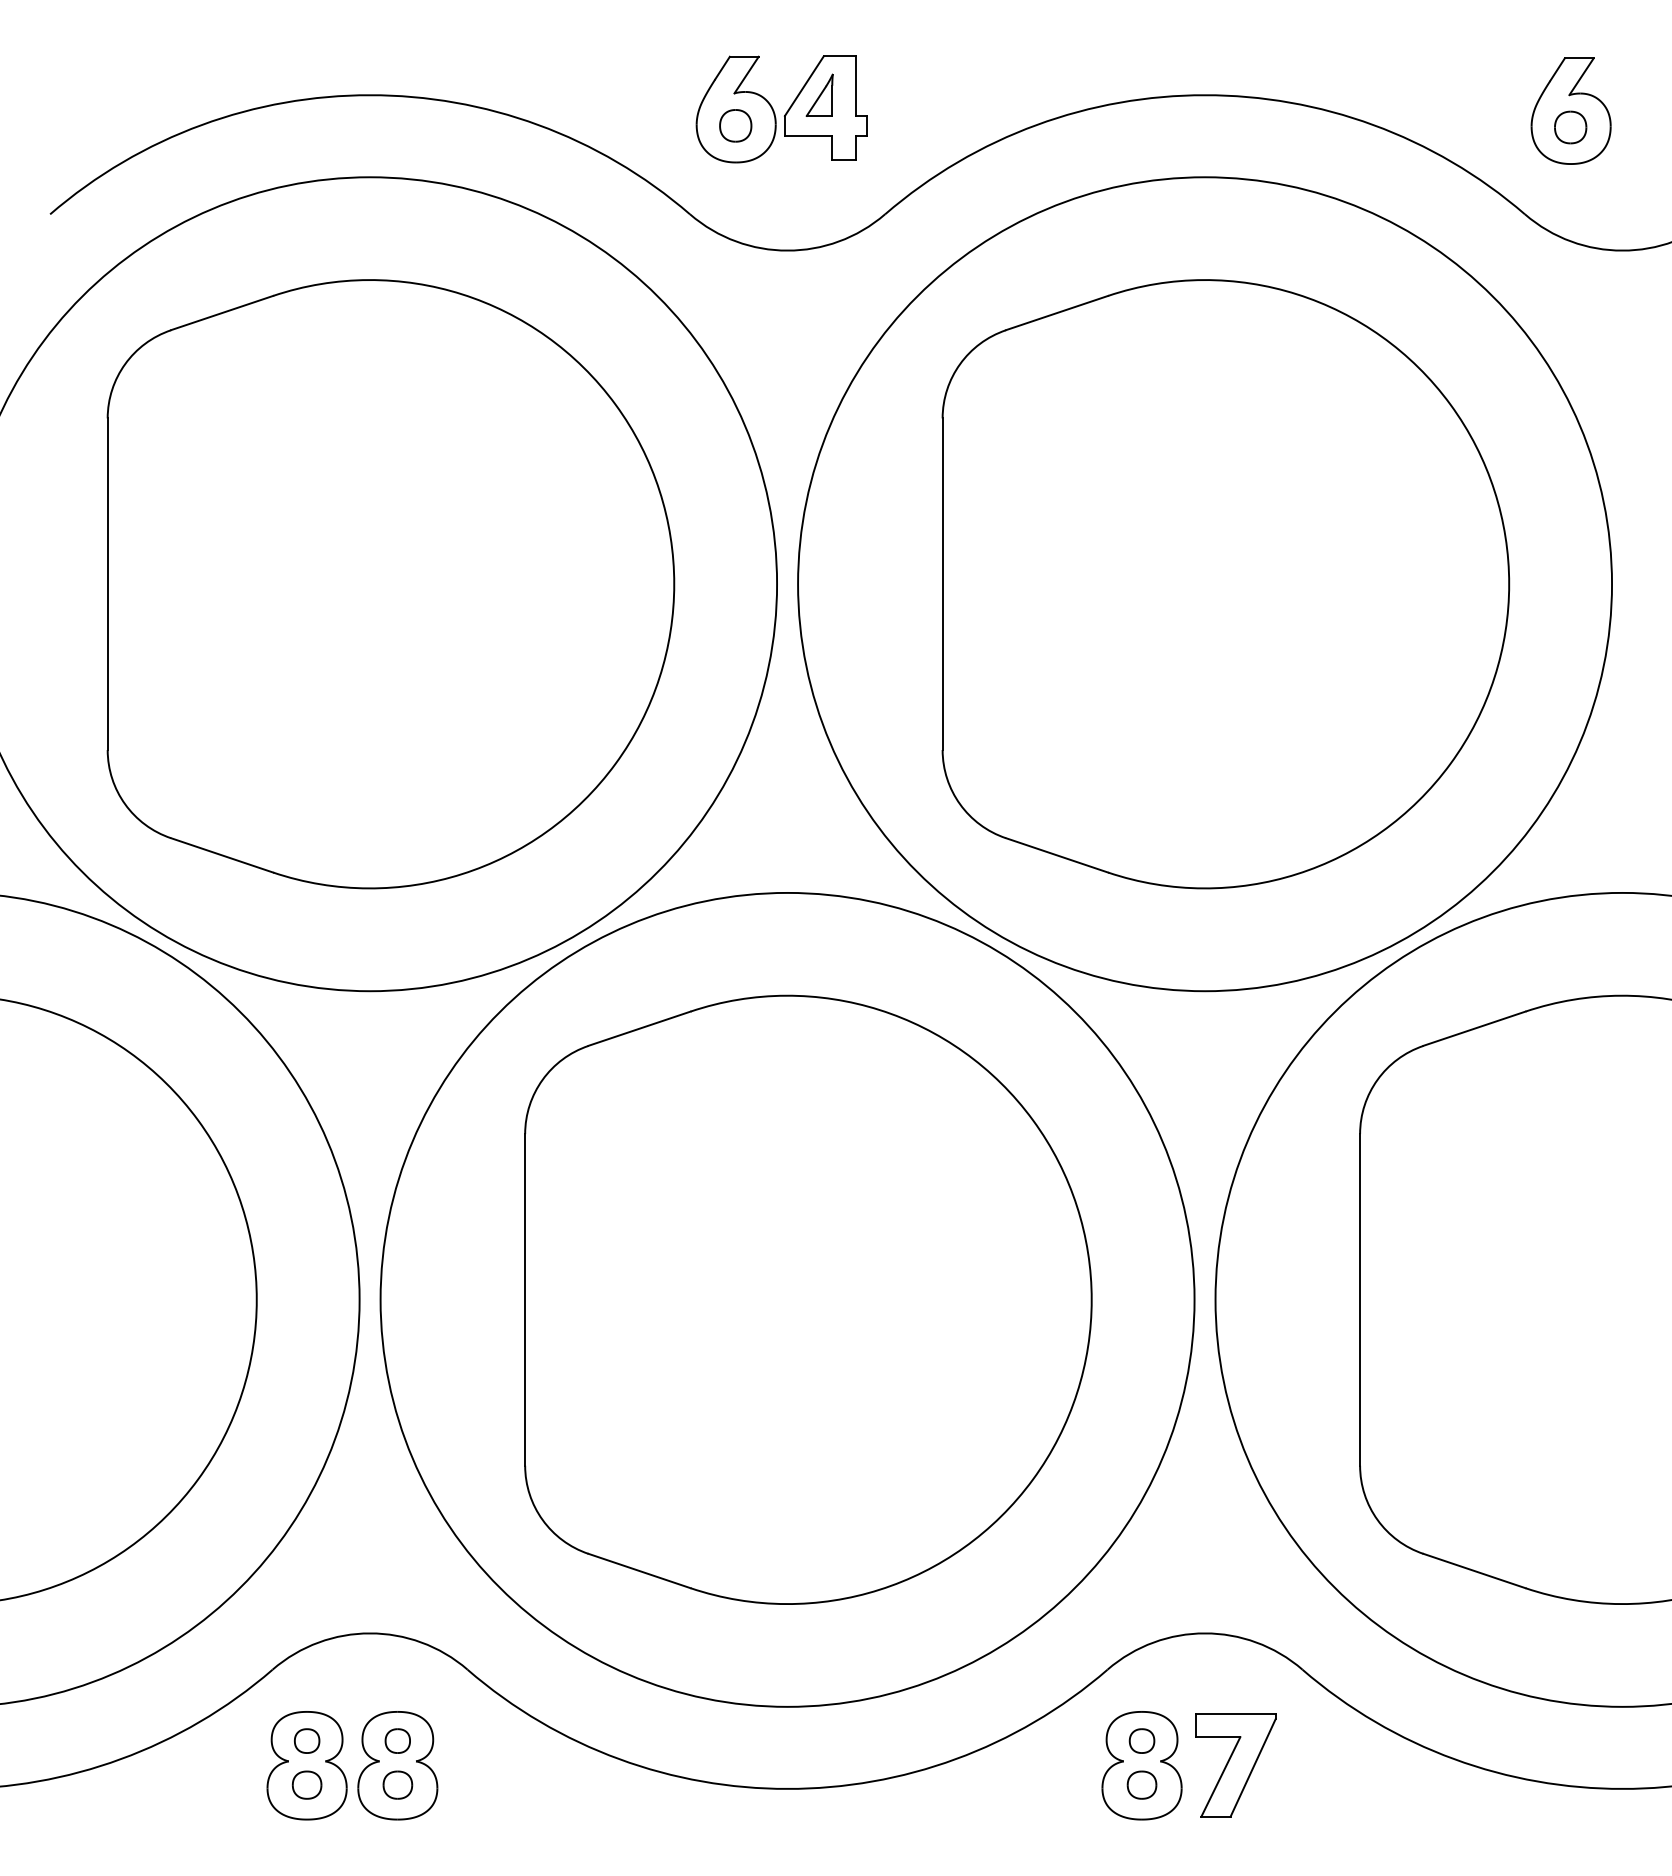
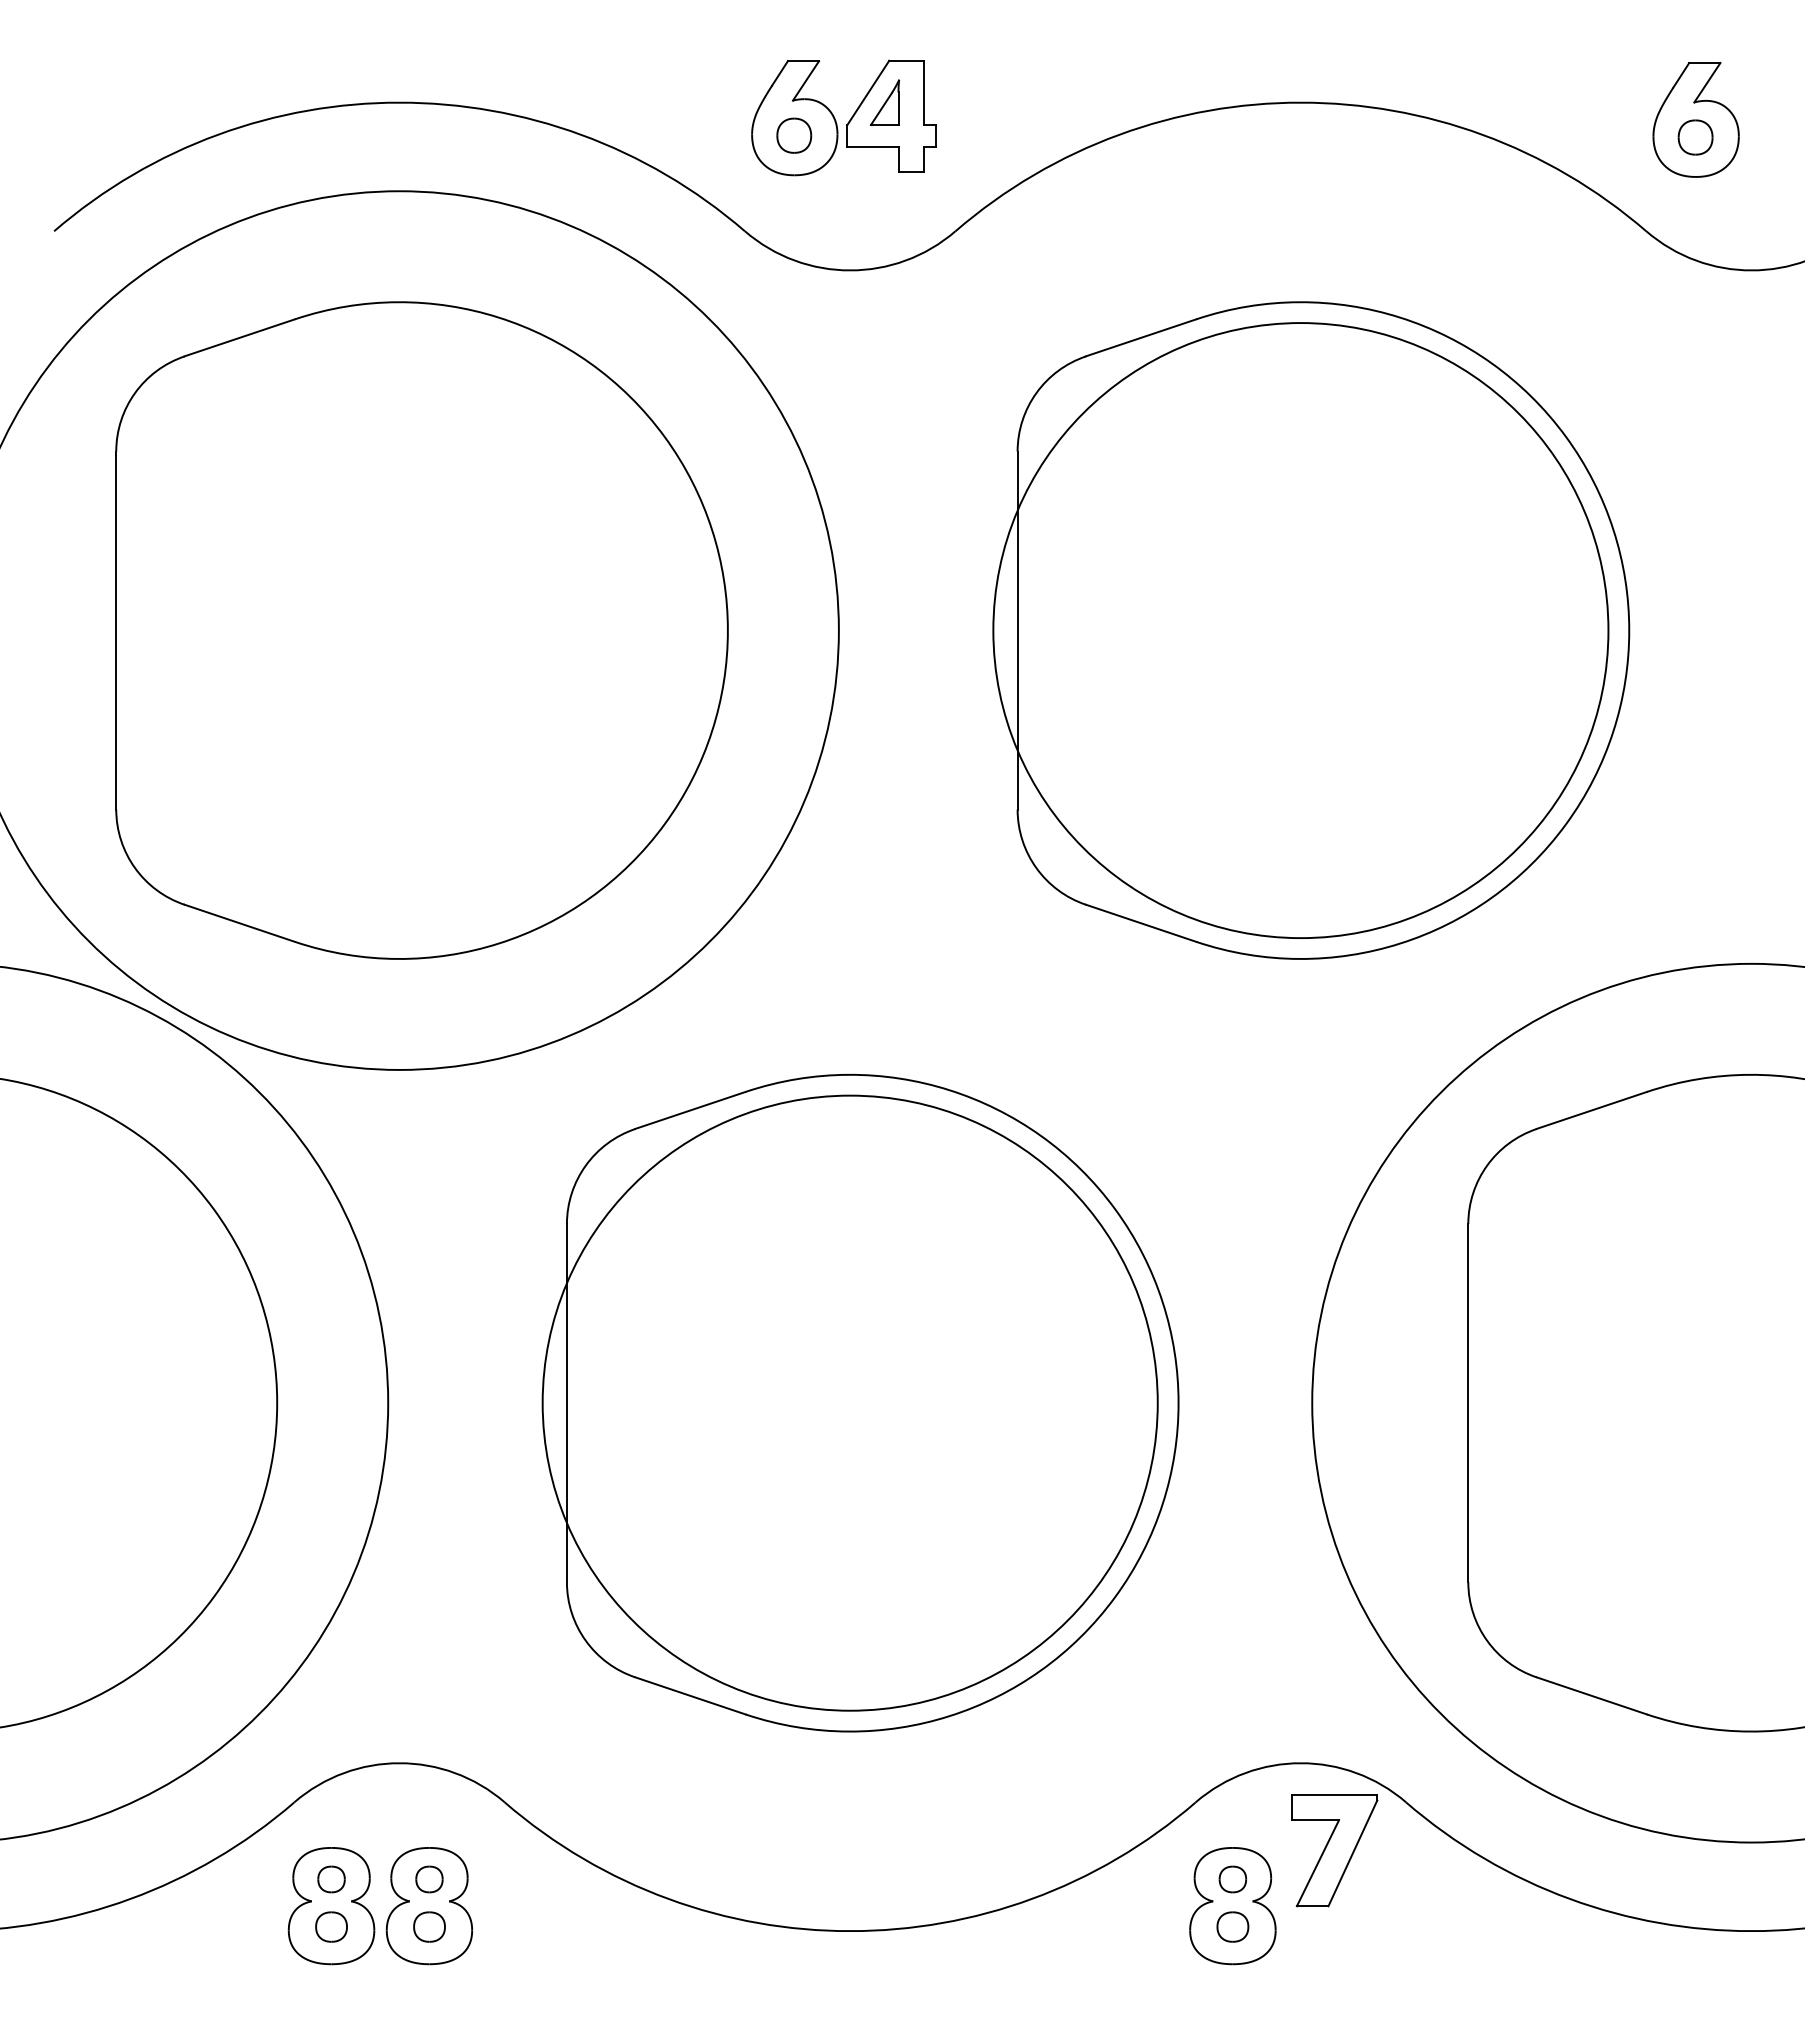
circle: (1204, 584) -> (1300, 630), size x0.7
circle: (786, 1299) -> (849, 1402), size x0.7
part: (1236, 1765) -> (1334, 1850), moved

